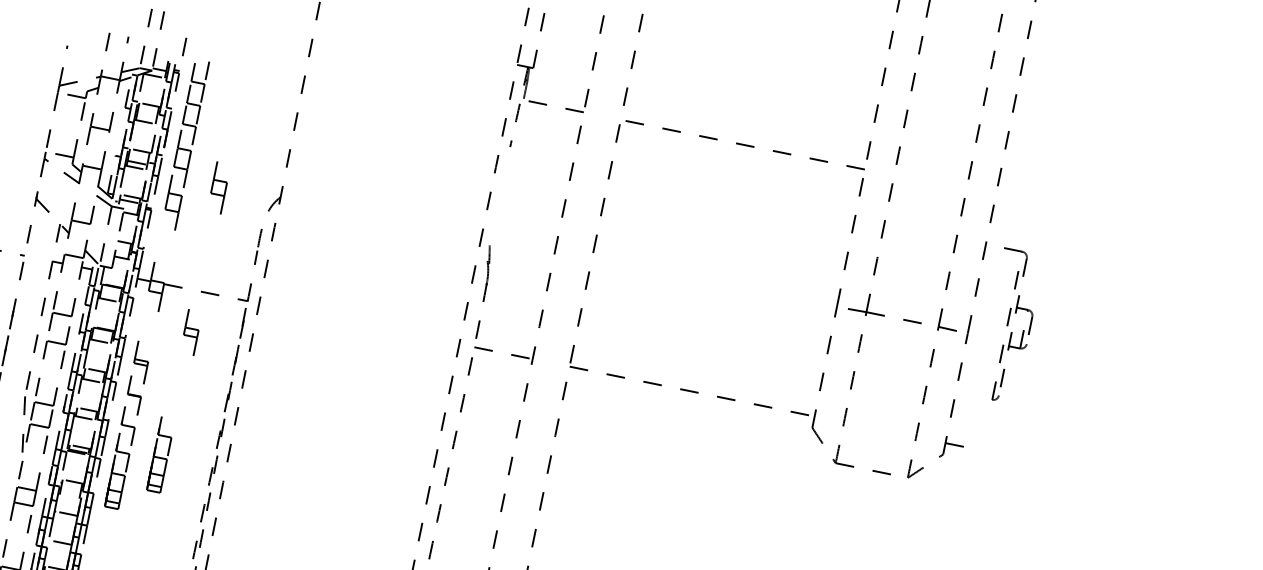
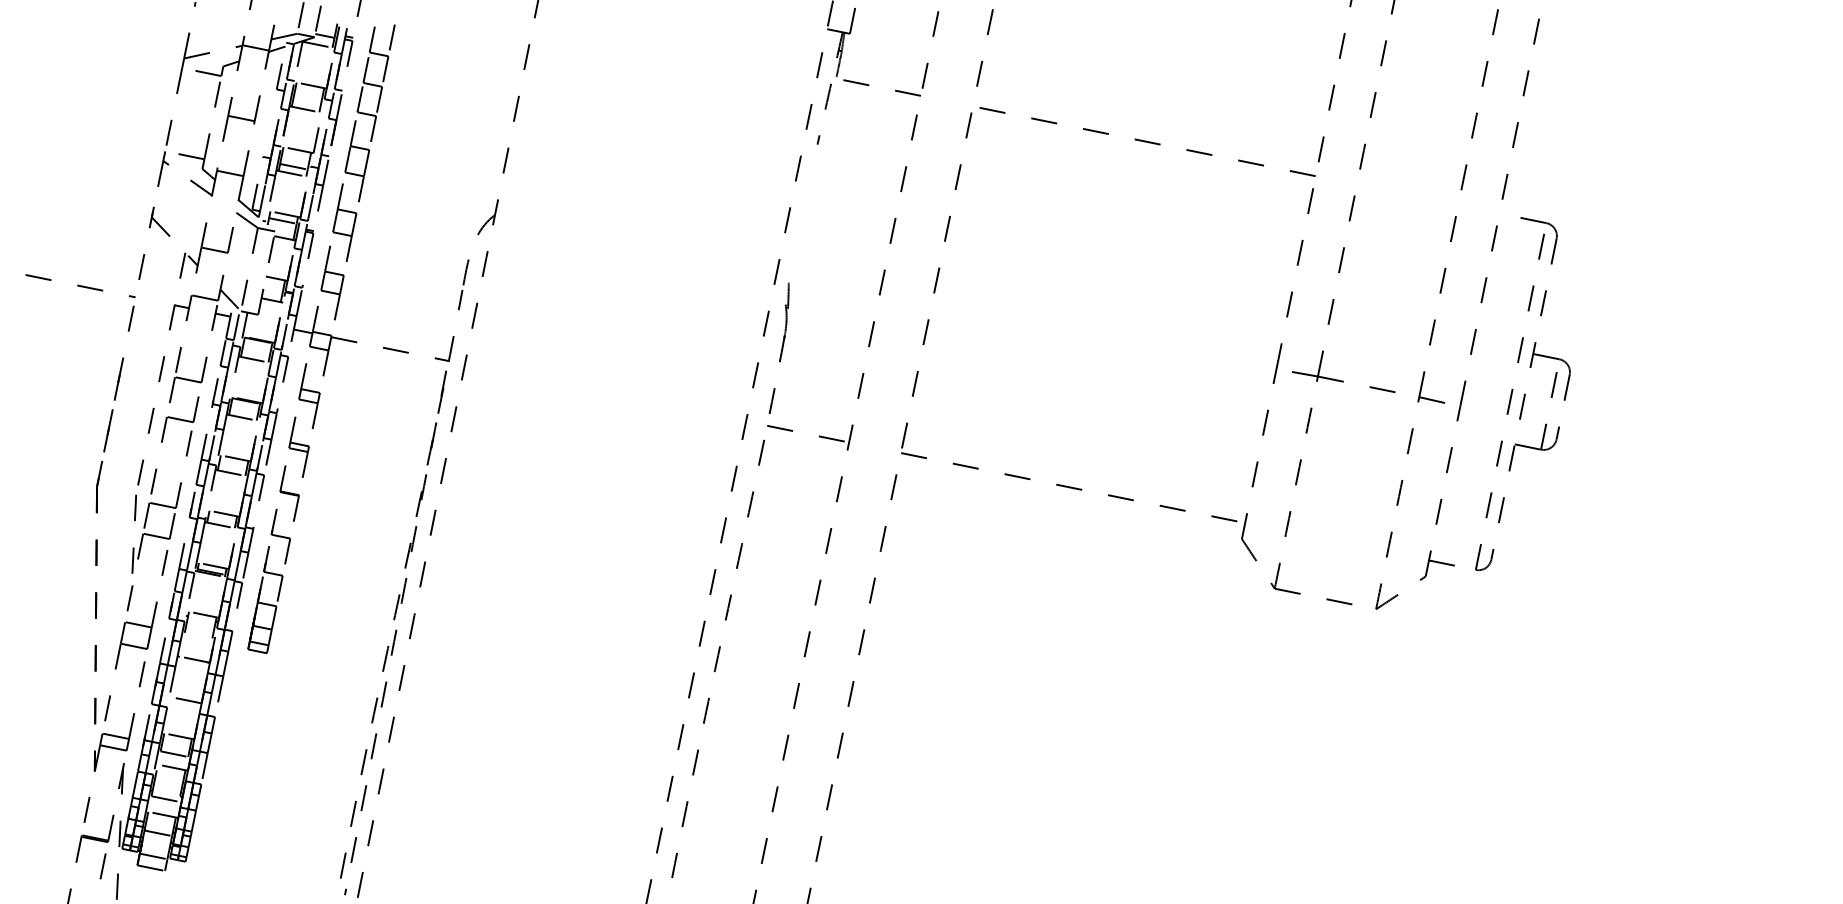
part: (219, 187) -> (332, 282), moved
part: (1012, 324) -> (1522, 394), size x1.67
part: (191, 332) -> (309, 396), moved
part: (159, 455) -> (324, 577), removed

